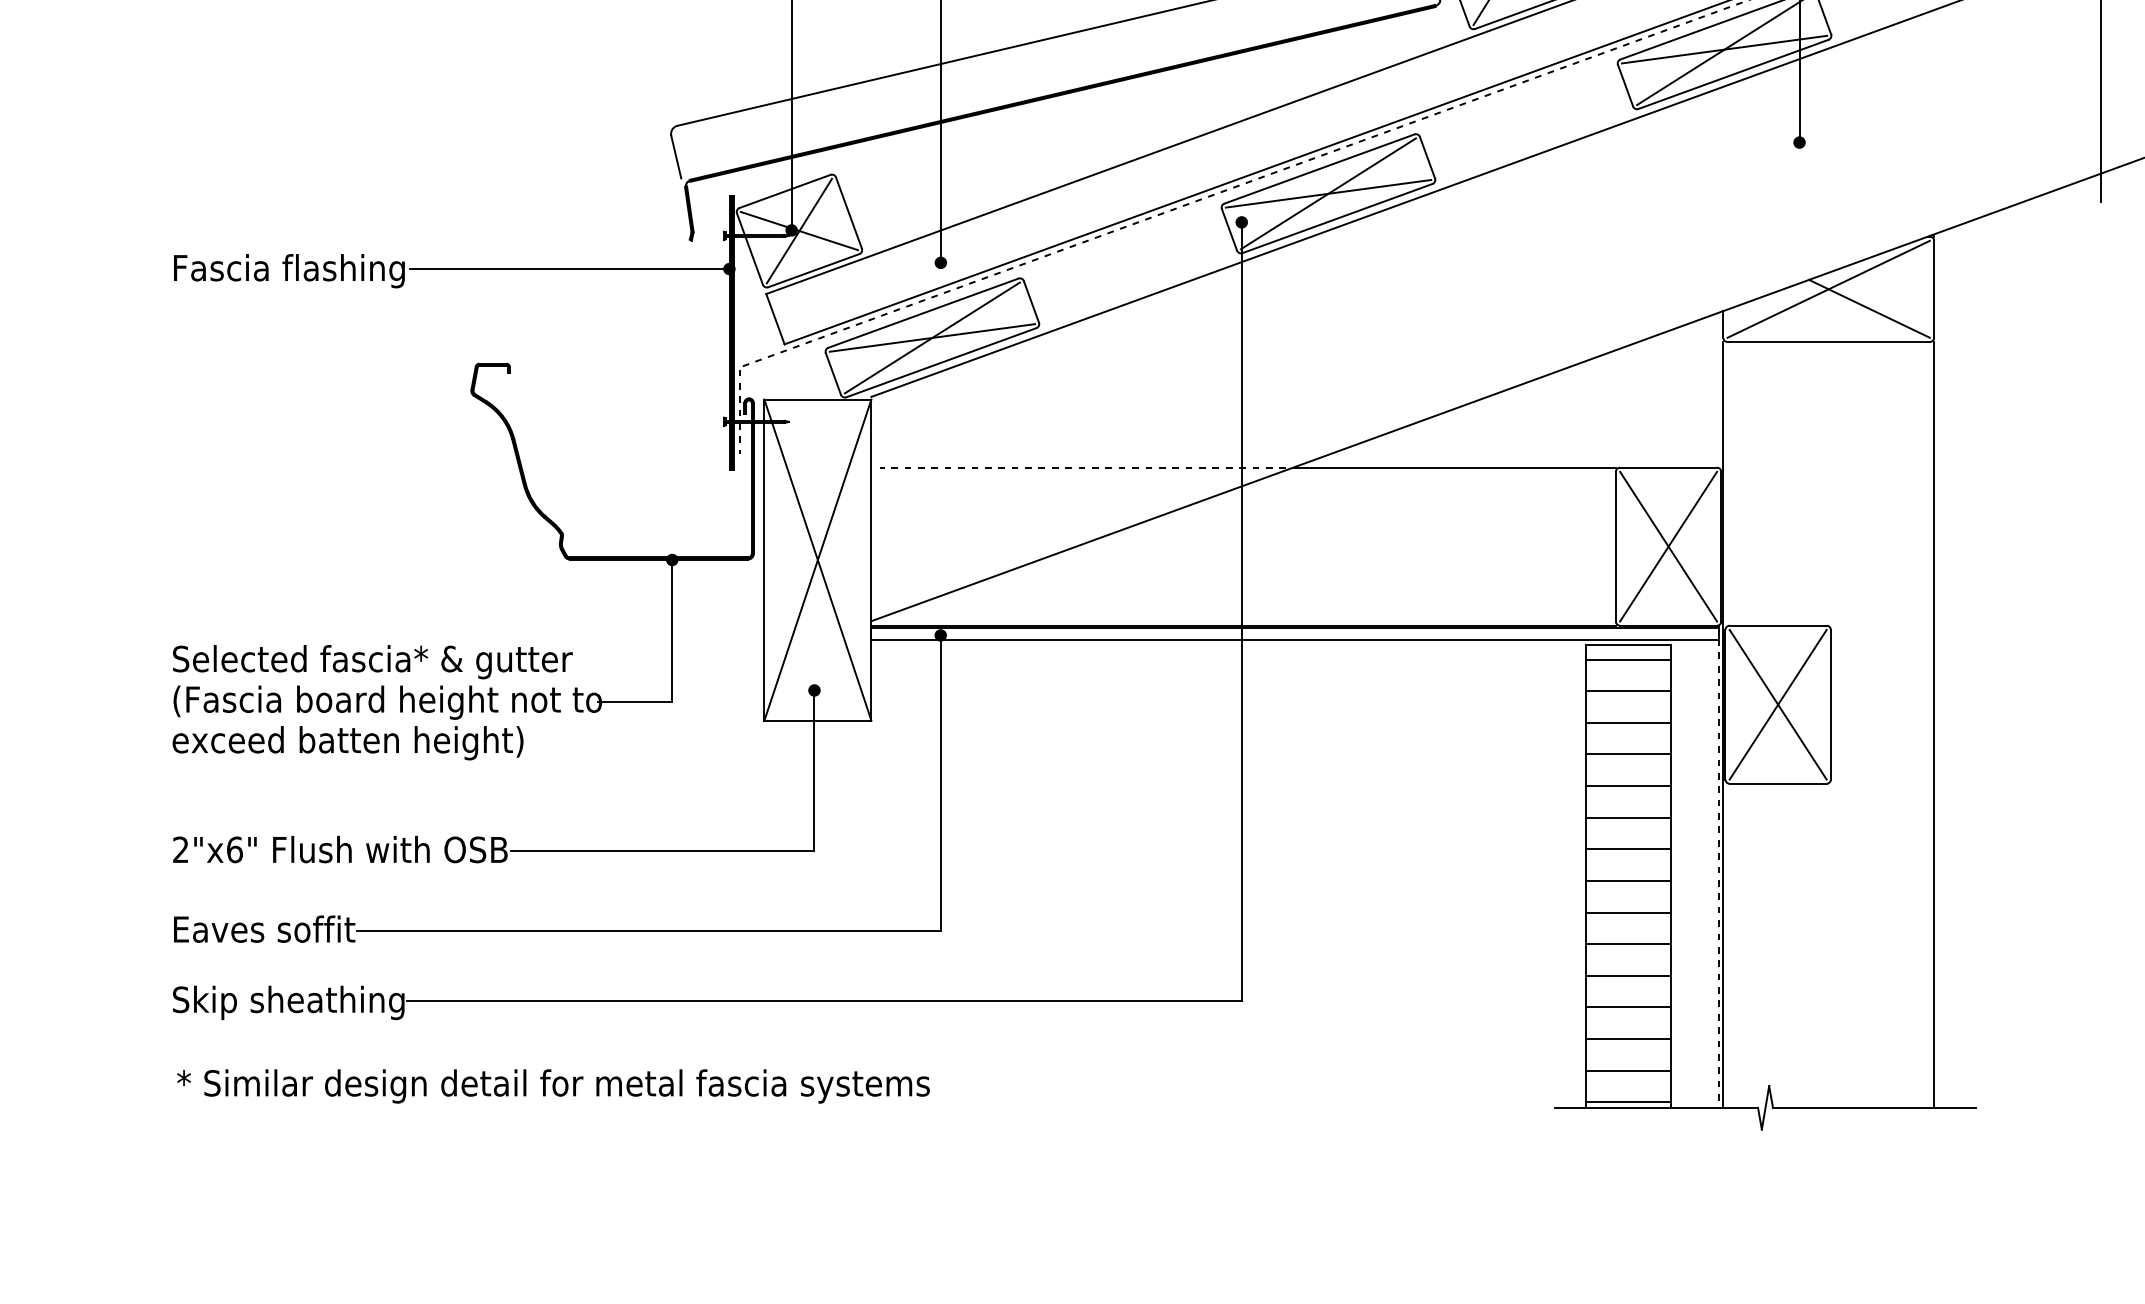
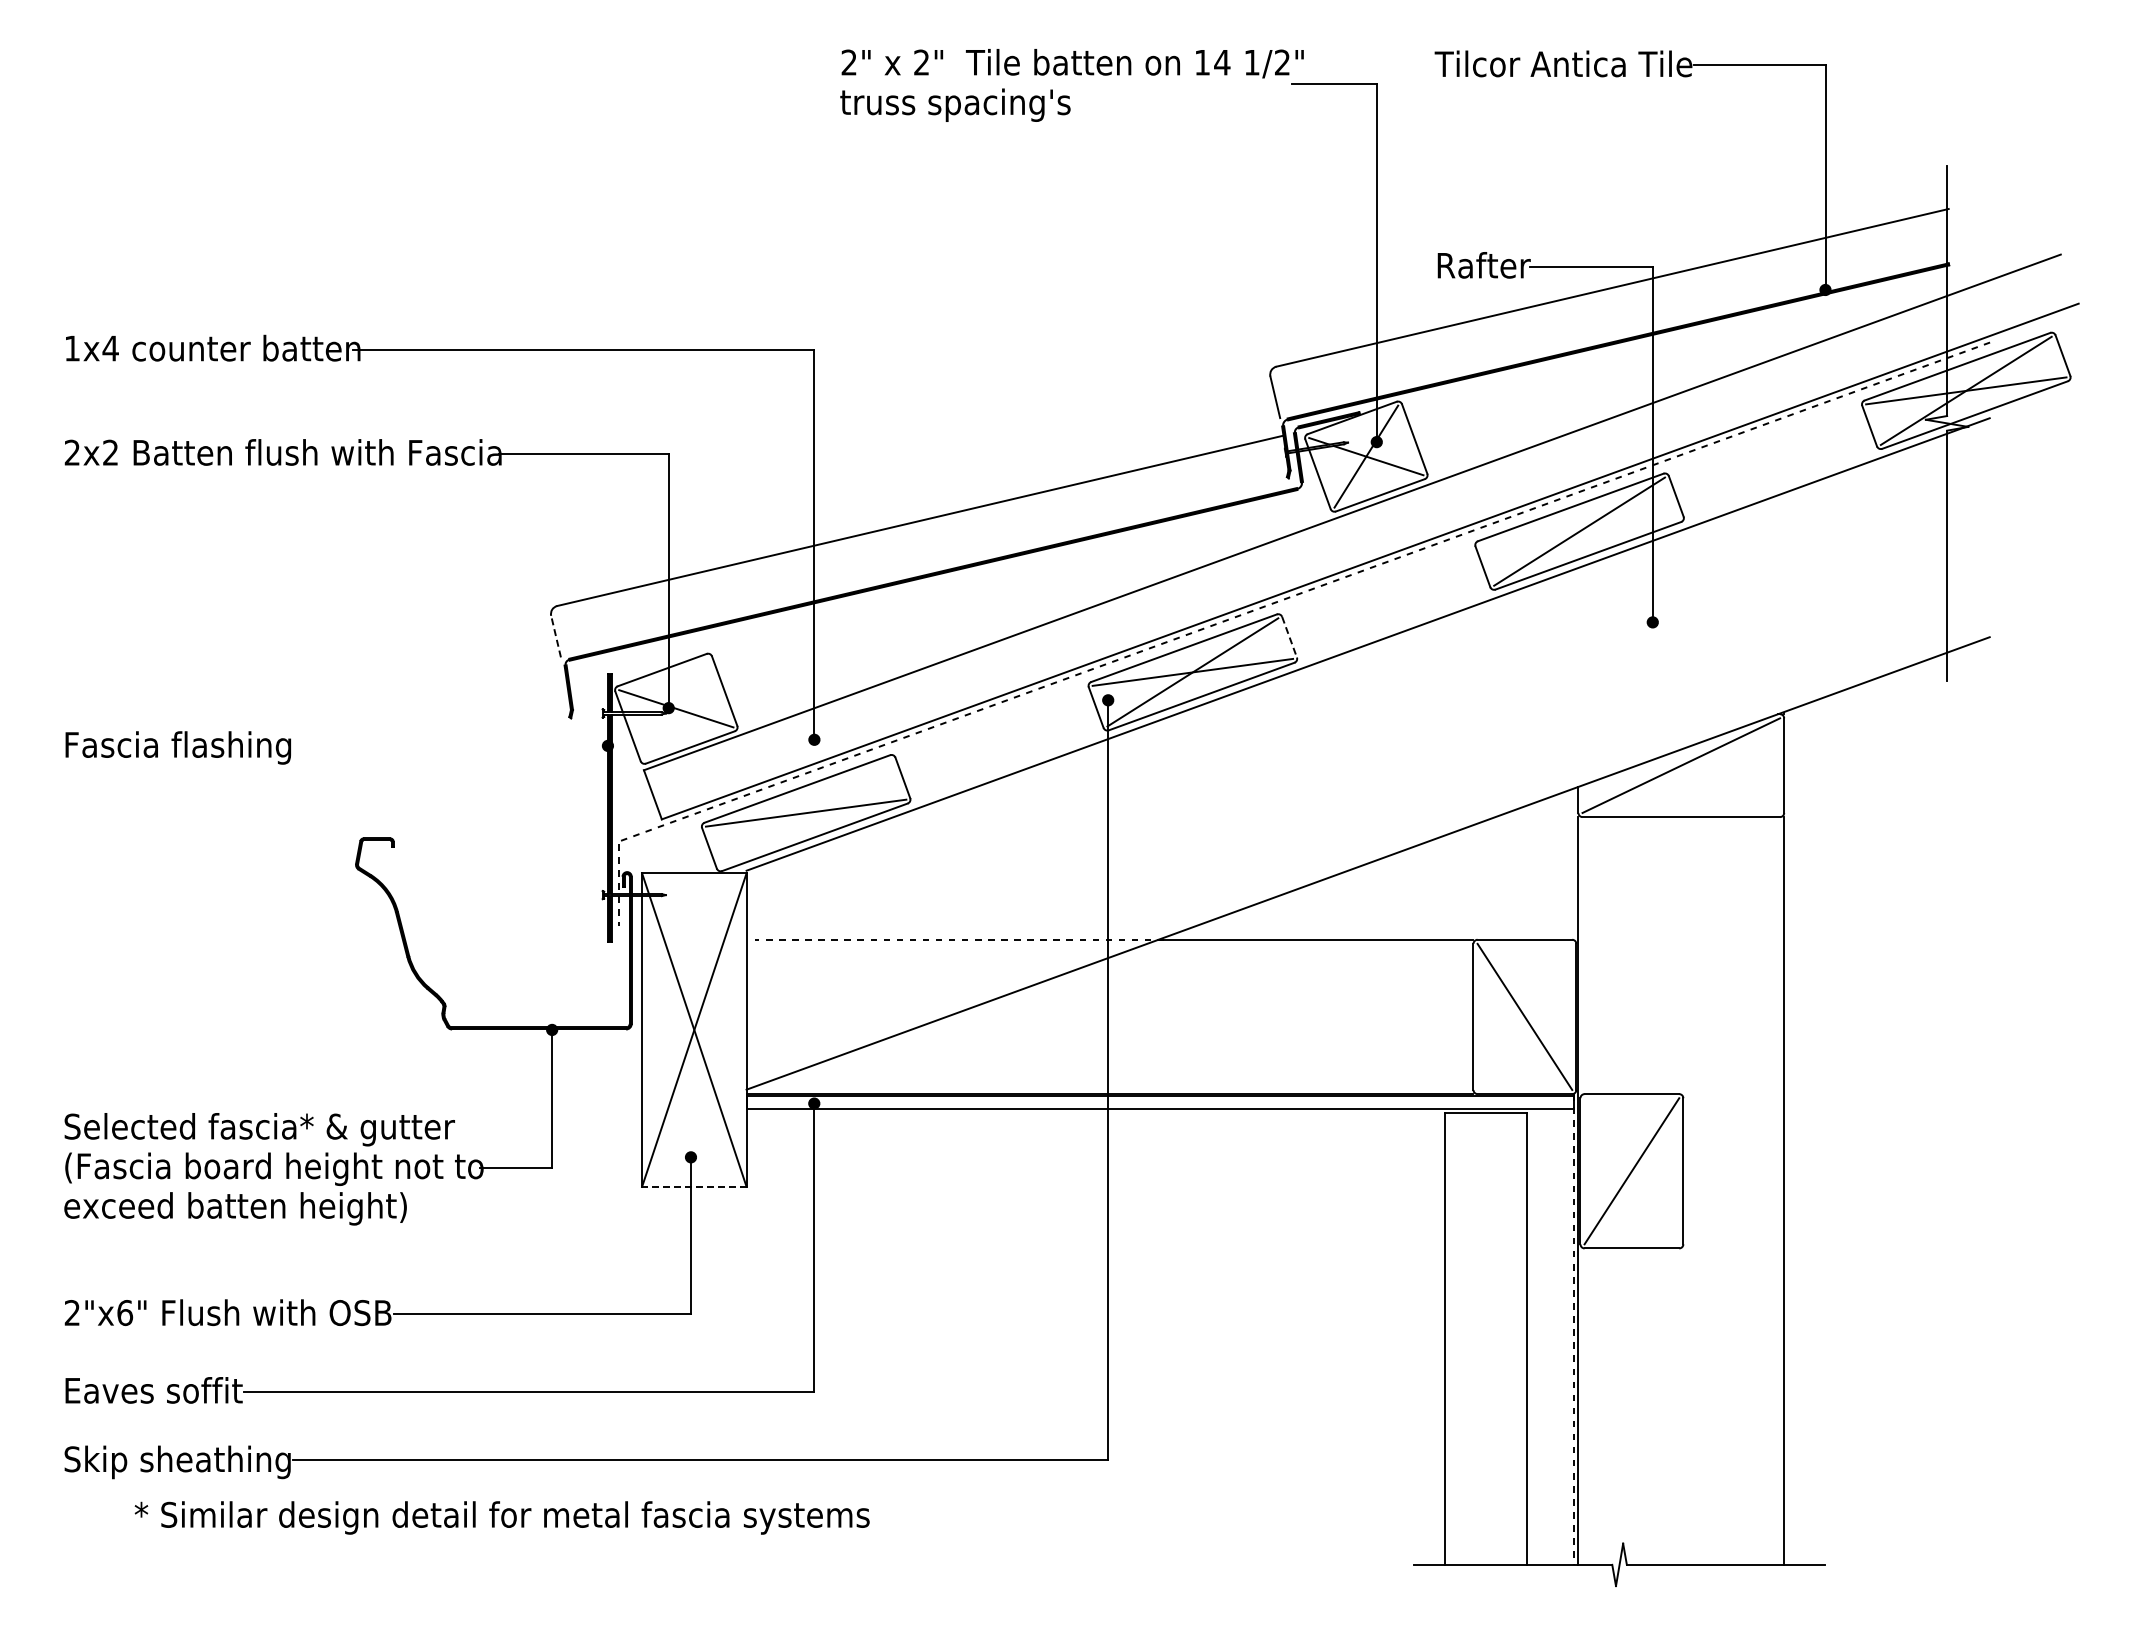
line: (1724, 49) -> (1579, 531), removed
line: (675, 157) -> (555, 636), solid -> dashed
line: (1427, 158) -> (1289, 637), solid -> dashed
line: (799, 230) -> (676, 708), removed
line: (569, 268) -> (451, 745), removed
line: (1869, 308) -> (1721, 784), removed
line: (931, 338) -> (805, 813), removed
line: (1668, 546) -> (1524, 1016), removed
line: (1777, 704) -> (1631, 1171), removed
line: (817, 720) -> (693, 1186), solid -> dashed
hatch: (1628, 881) -> (1485, 1343), removed
text: (552, 1085) -> (501, 1517), moved

